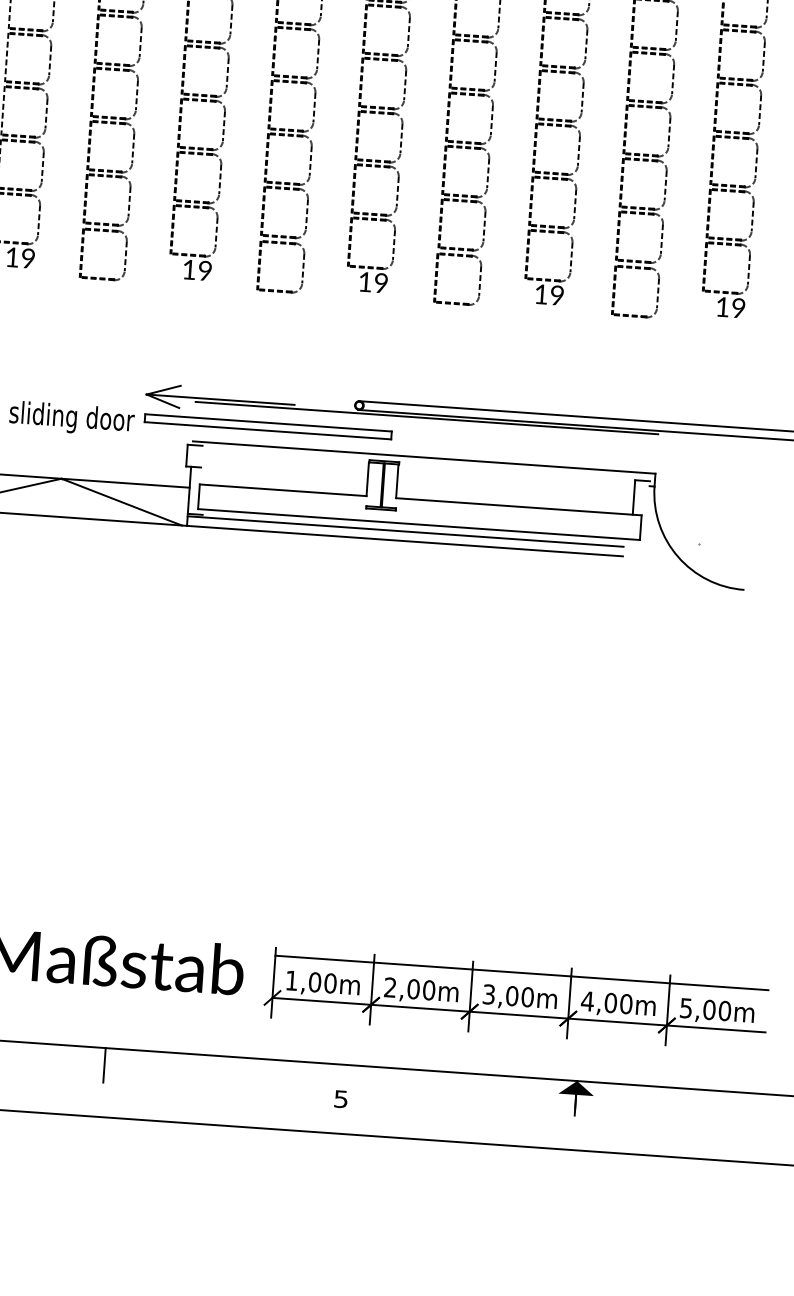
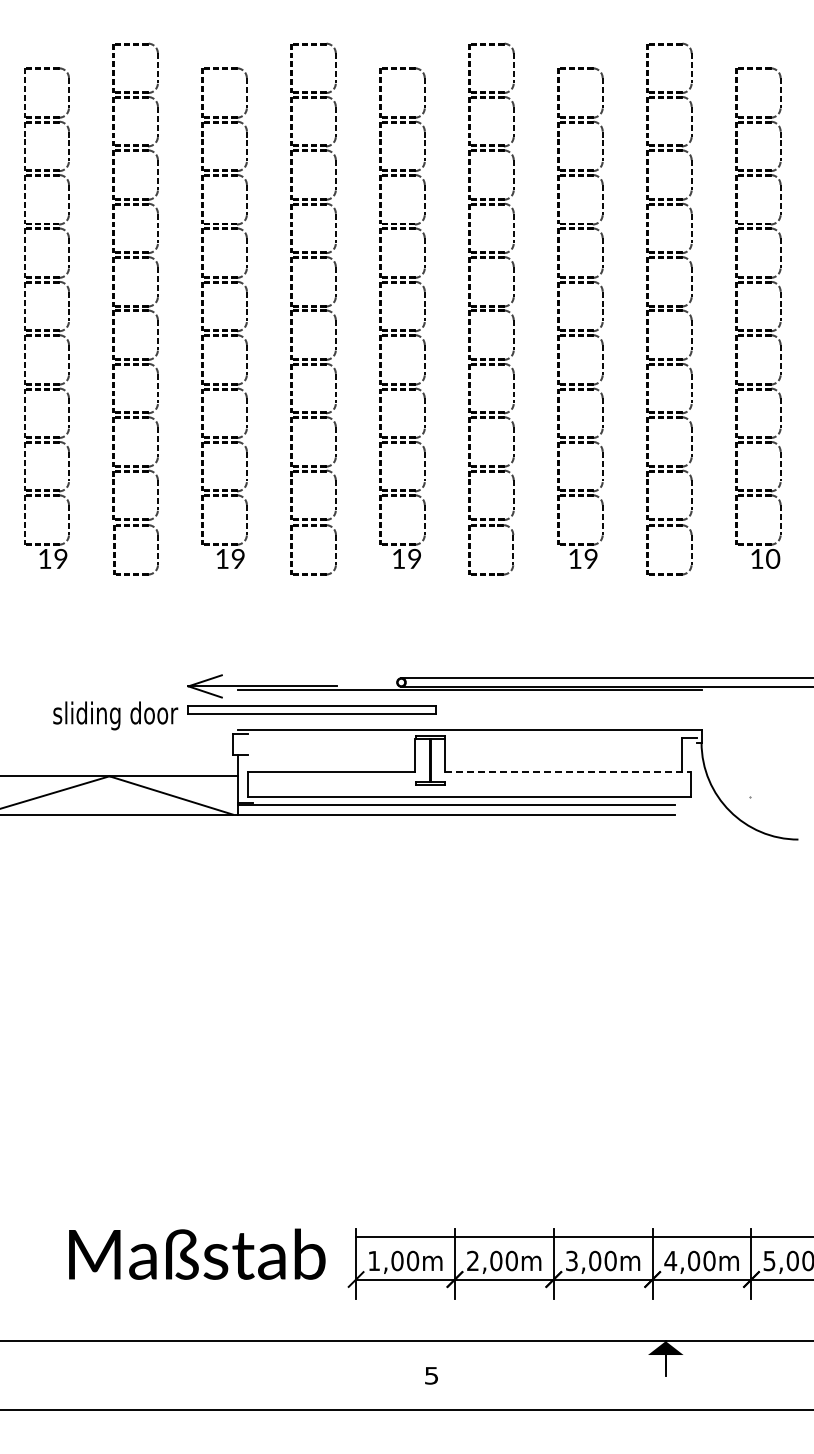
text: (739, 308) -> (773, 559), 19 -> 10
line: (519, 506) -> (568, 772), solid -> dashed
line: (104, 1065) -> (193, 1358), removed

